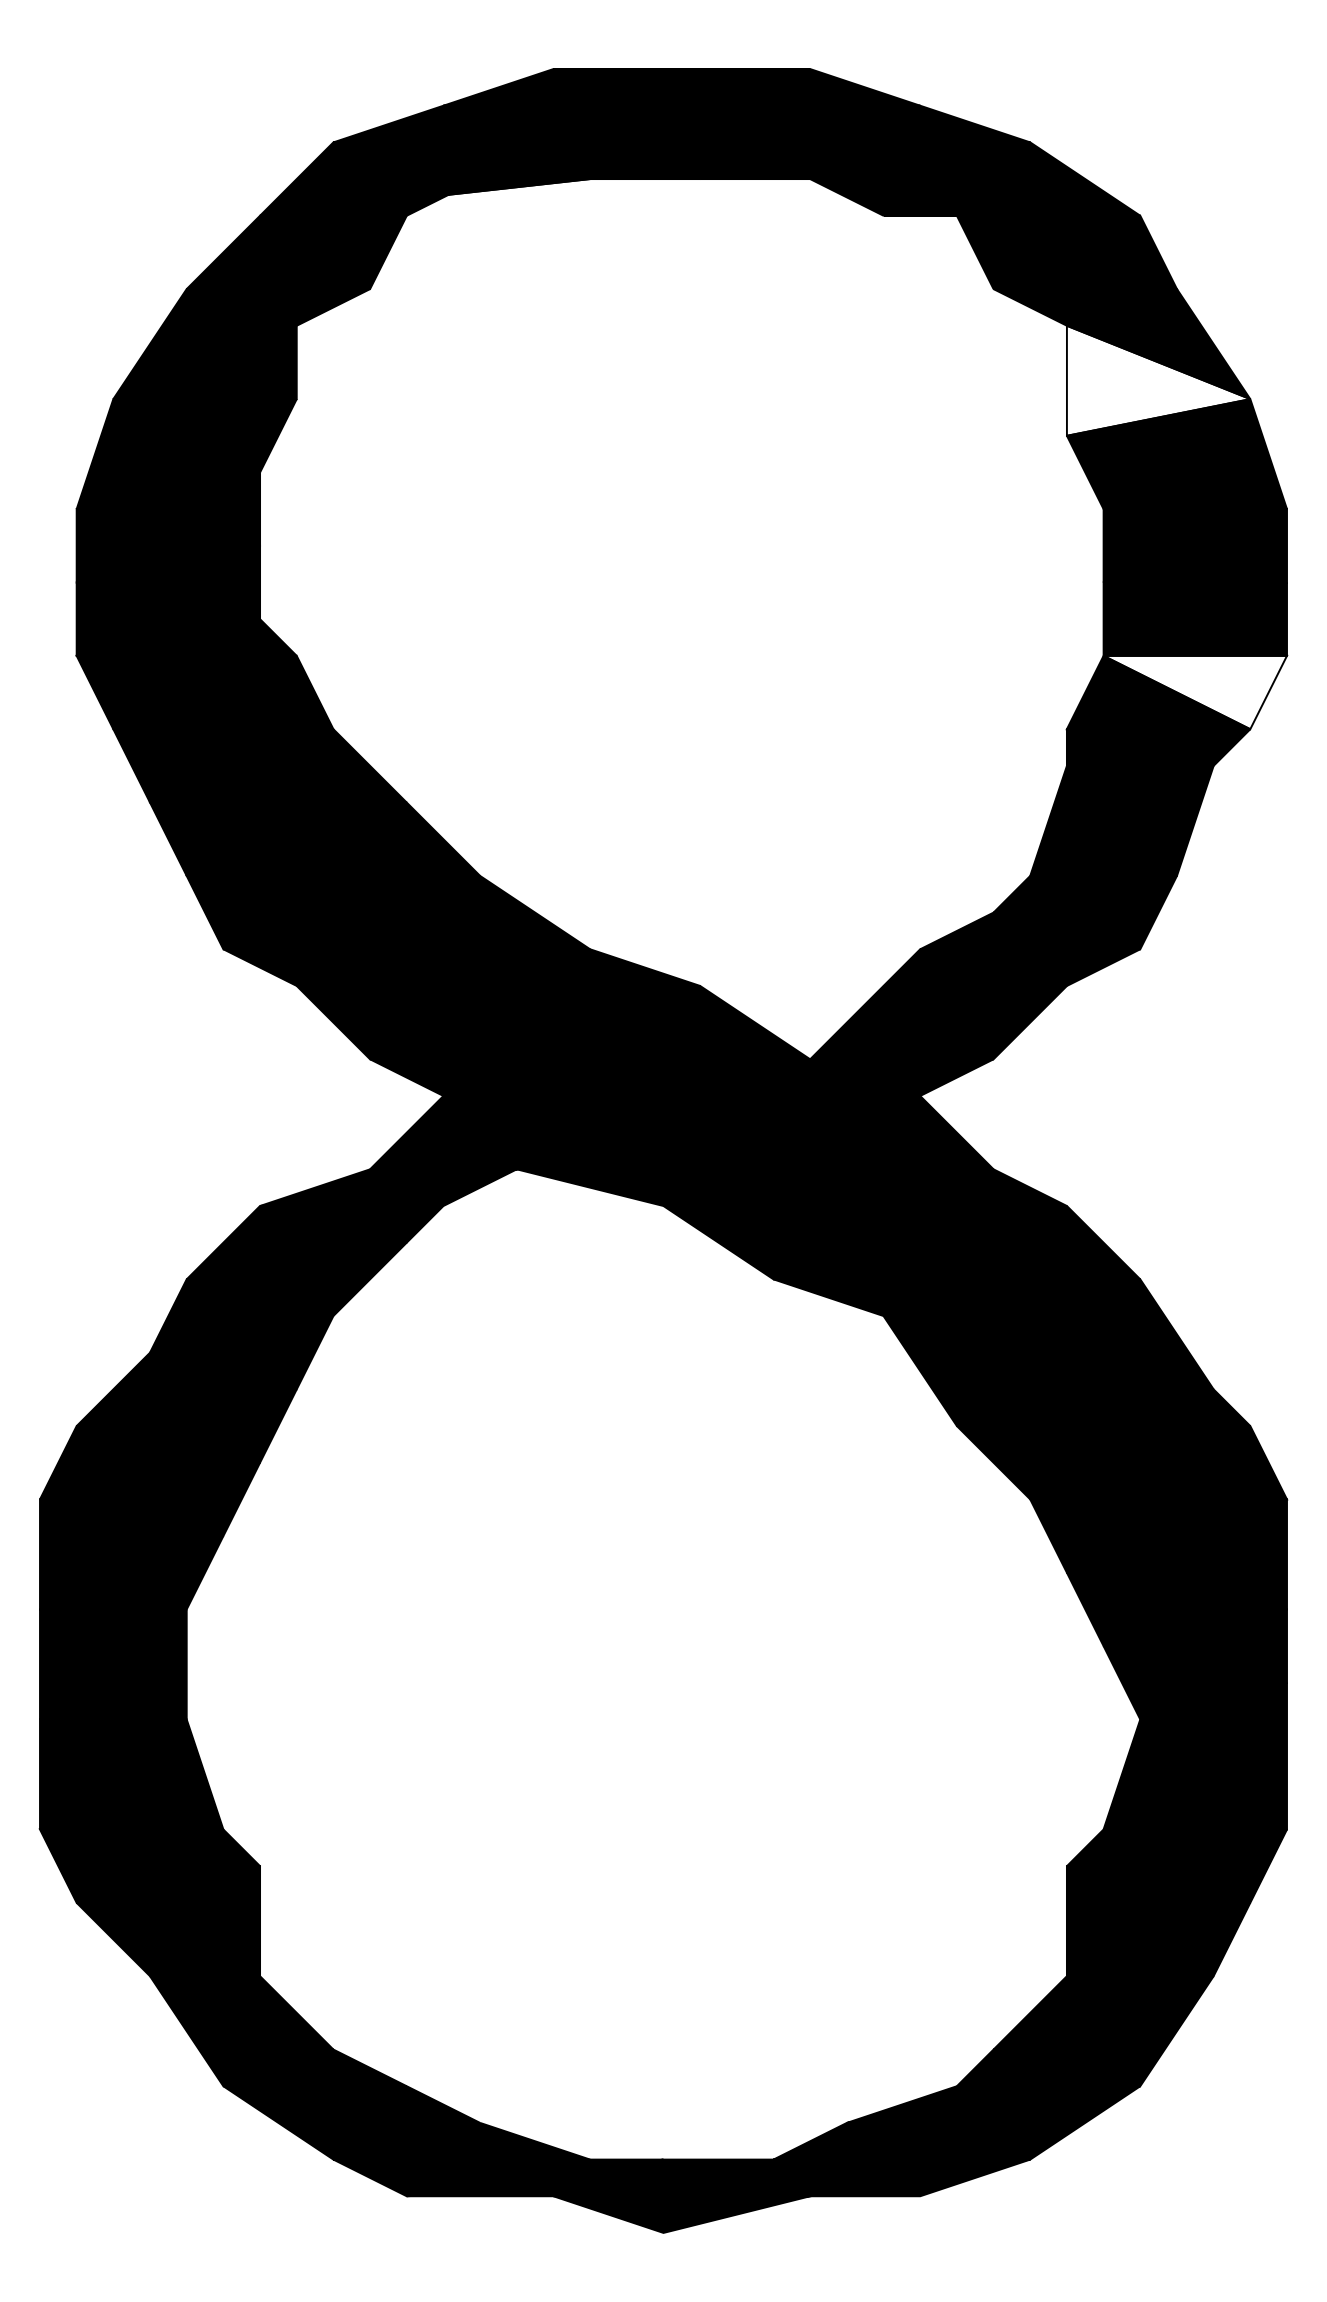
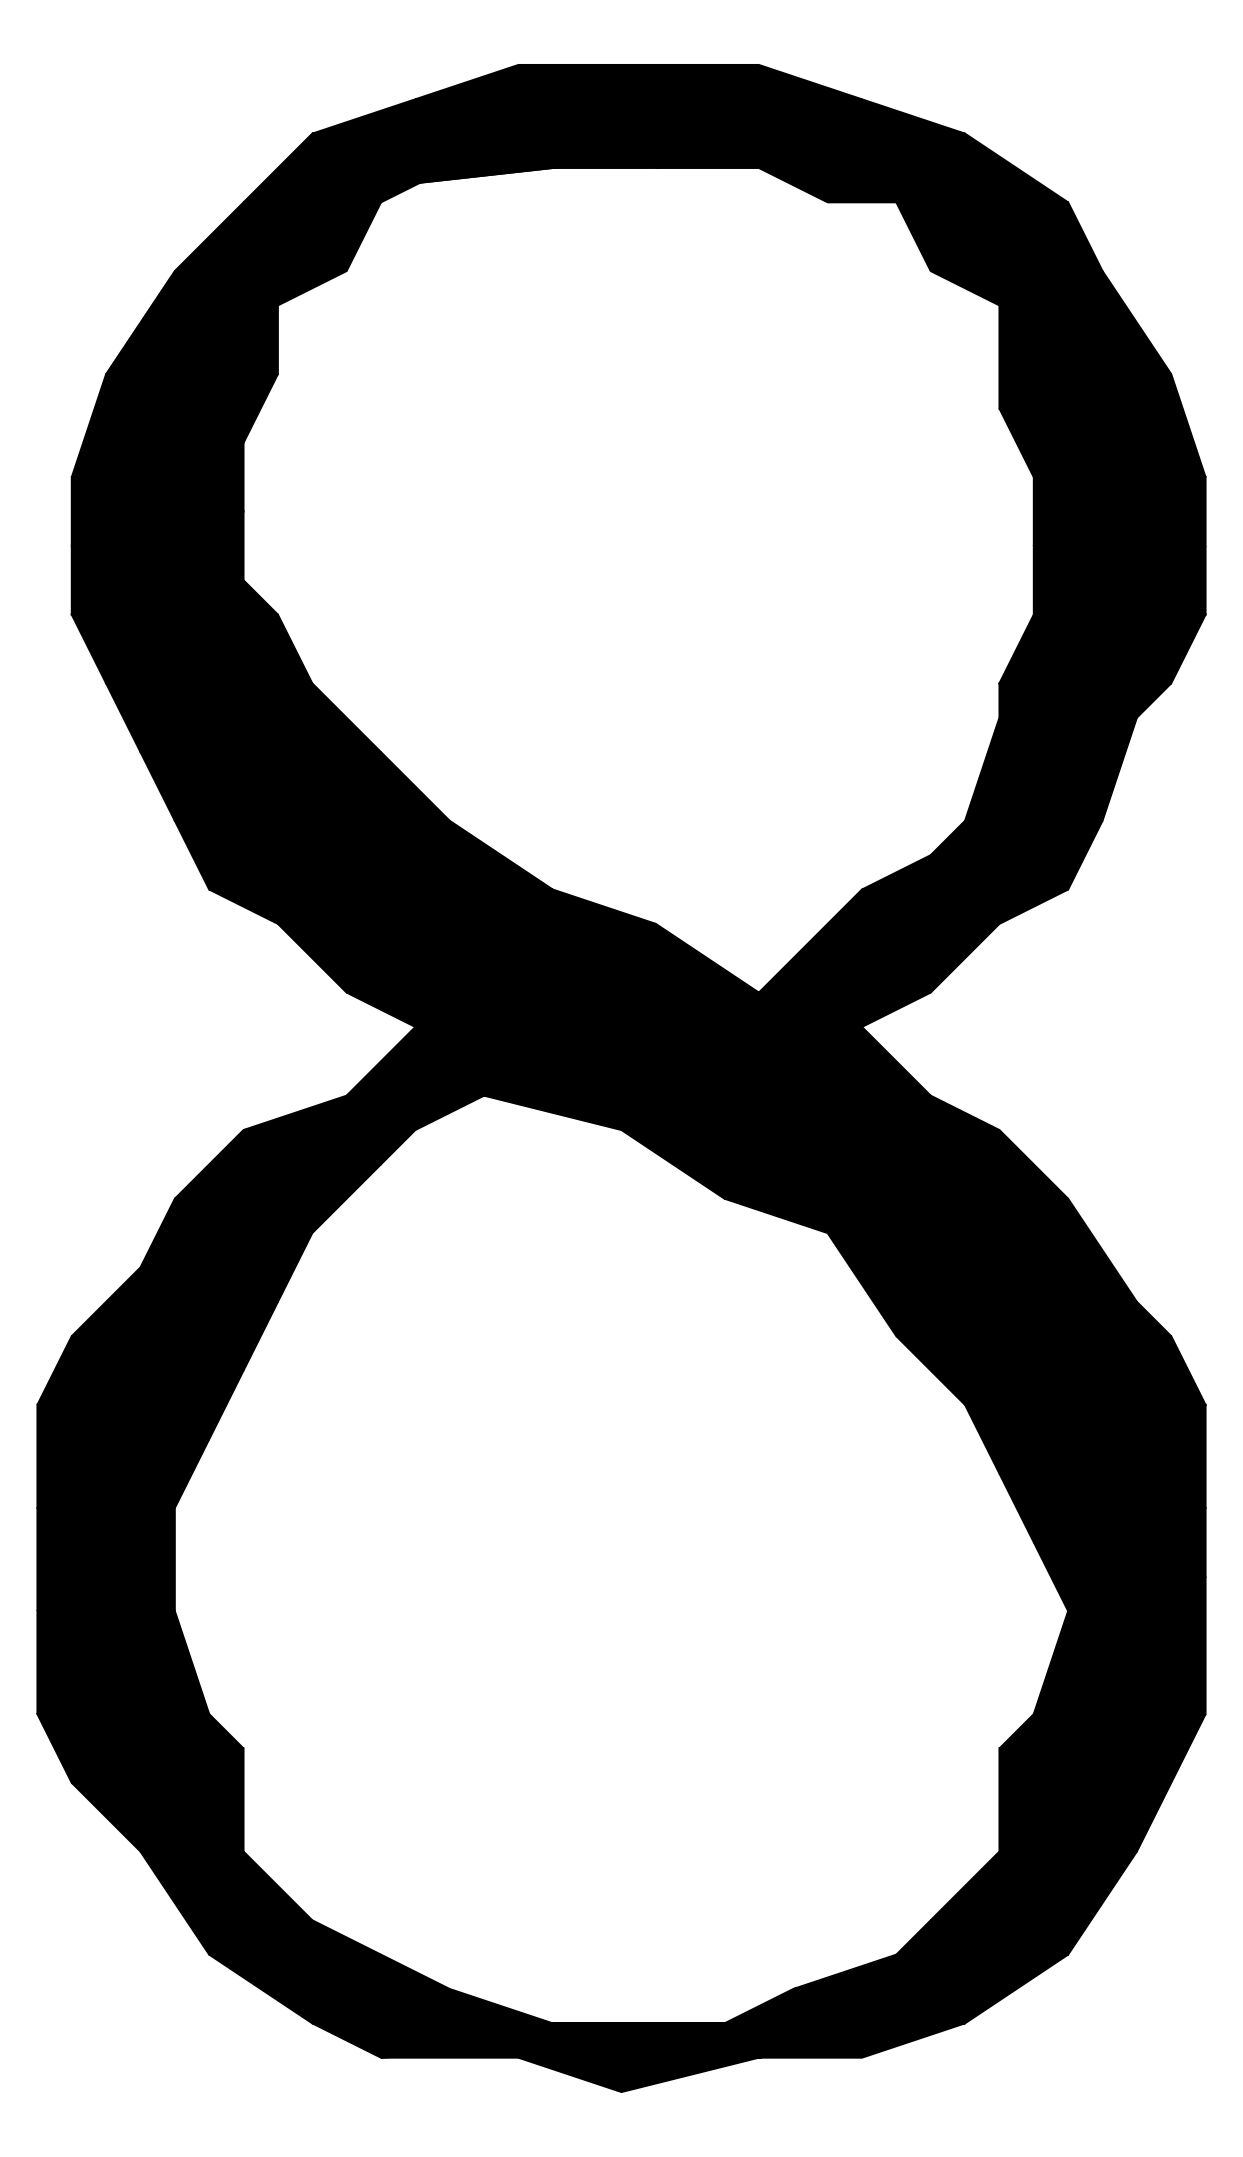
fill: (1158, 380) -> (1085, 356), added
fill: (1194, 692) -> (1118, 648), added

